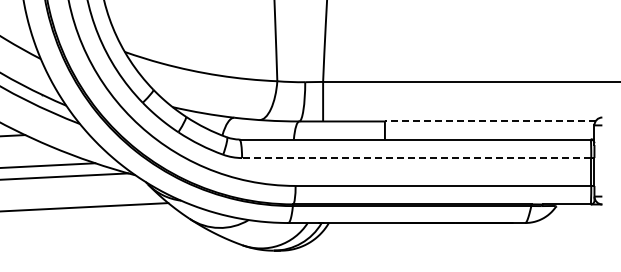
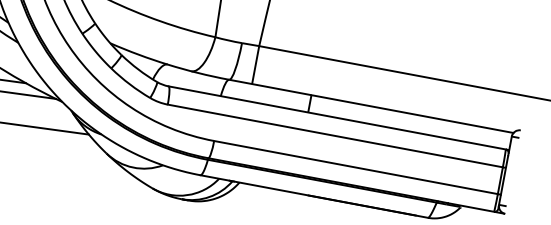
line: (489, 121) -> (411, 113), dashed -> solid
line: (416, 158) -> (335, 136), dashed -> solid

